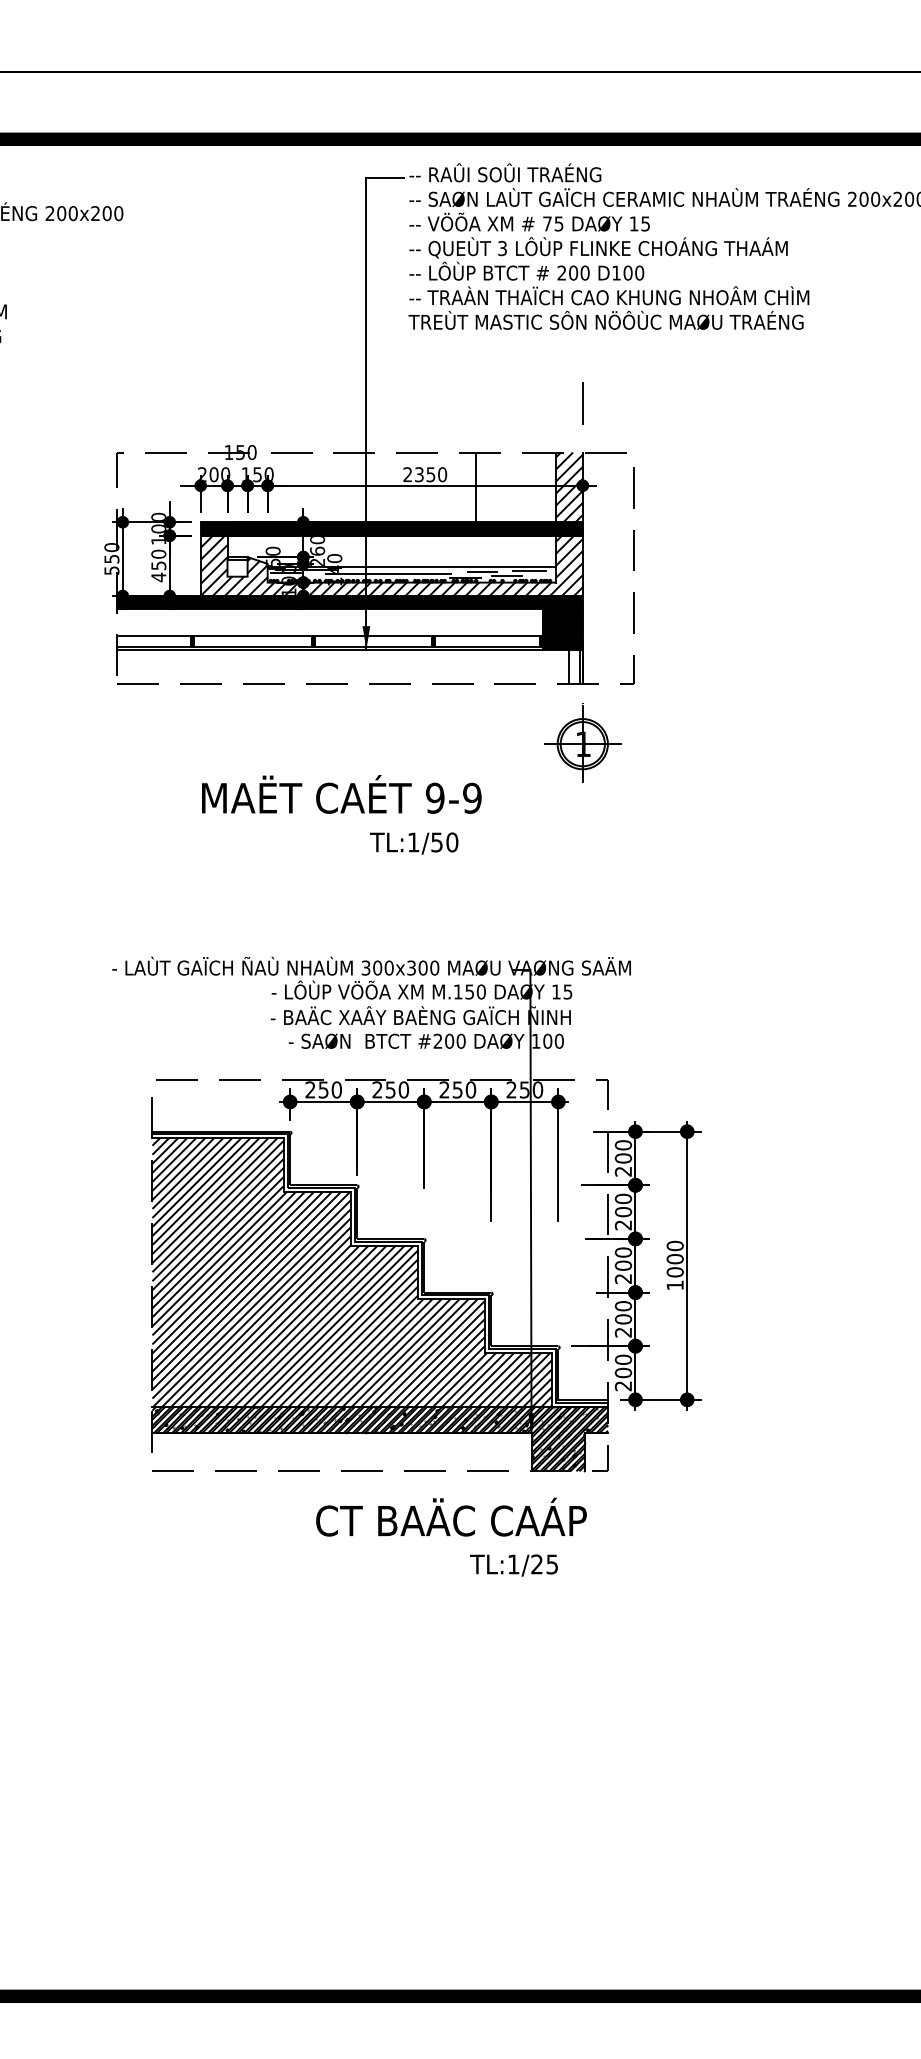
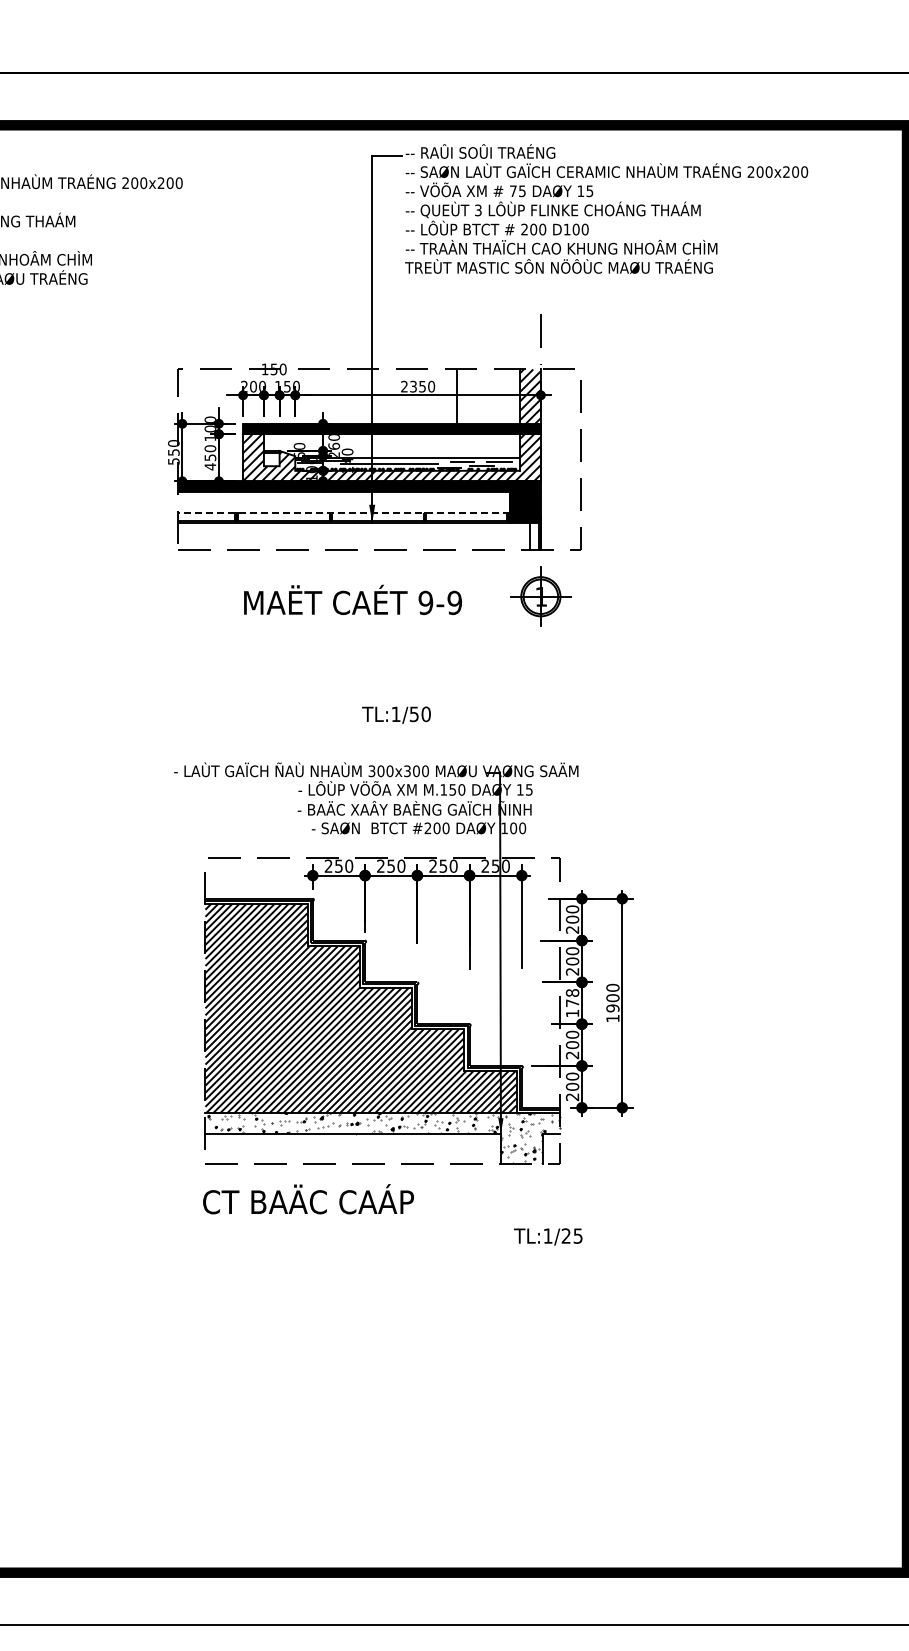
line: (329, 636) -> (343, 512), solid -> dashed
text: (341, 793) -> (352, 599), moved
text: (414, 842) -> (396, 714), moved
text: (623, 1266) -> (572, 1003), 200 -> 178
text: (674, 1272) -> (612, 1008), 1000 -> 1900
hatch: (379, 1439) -> (382, 1138), removed
text: (451, 1517) -> (308, 1199), moved
text: (514, 1564) -> (548, 1236), moved

